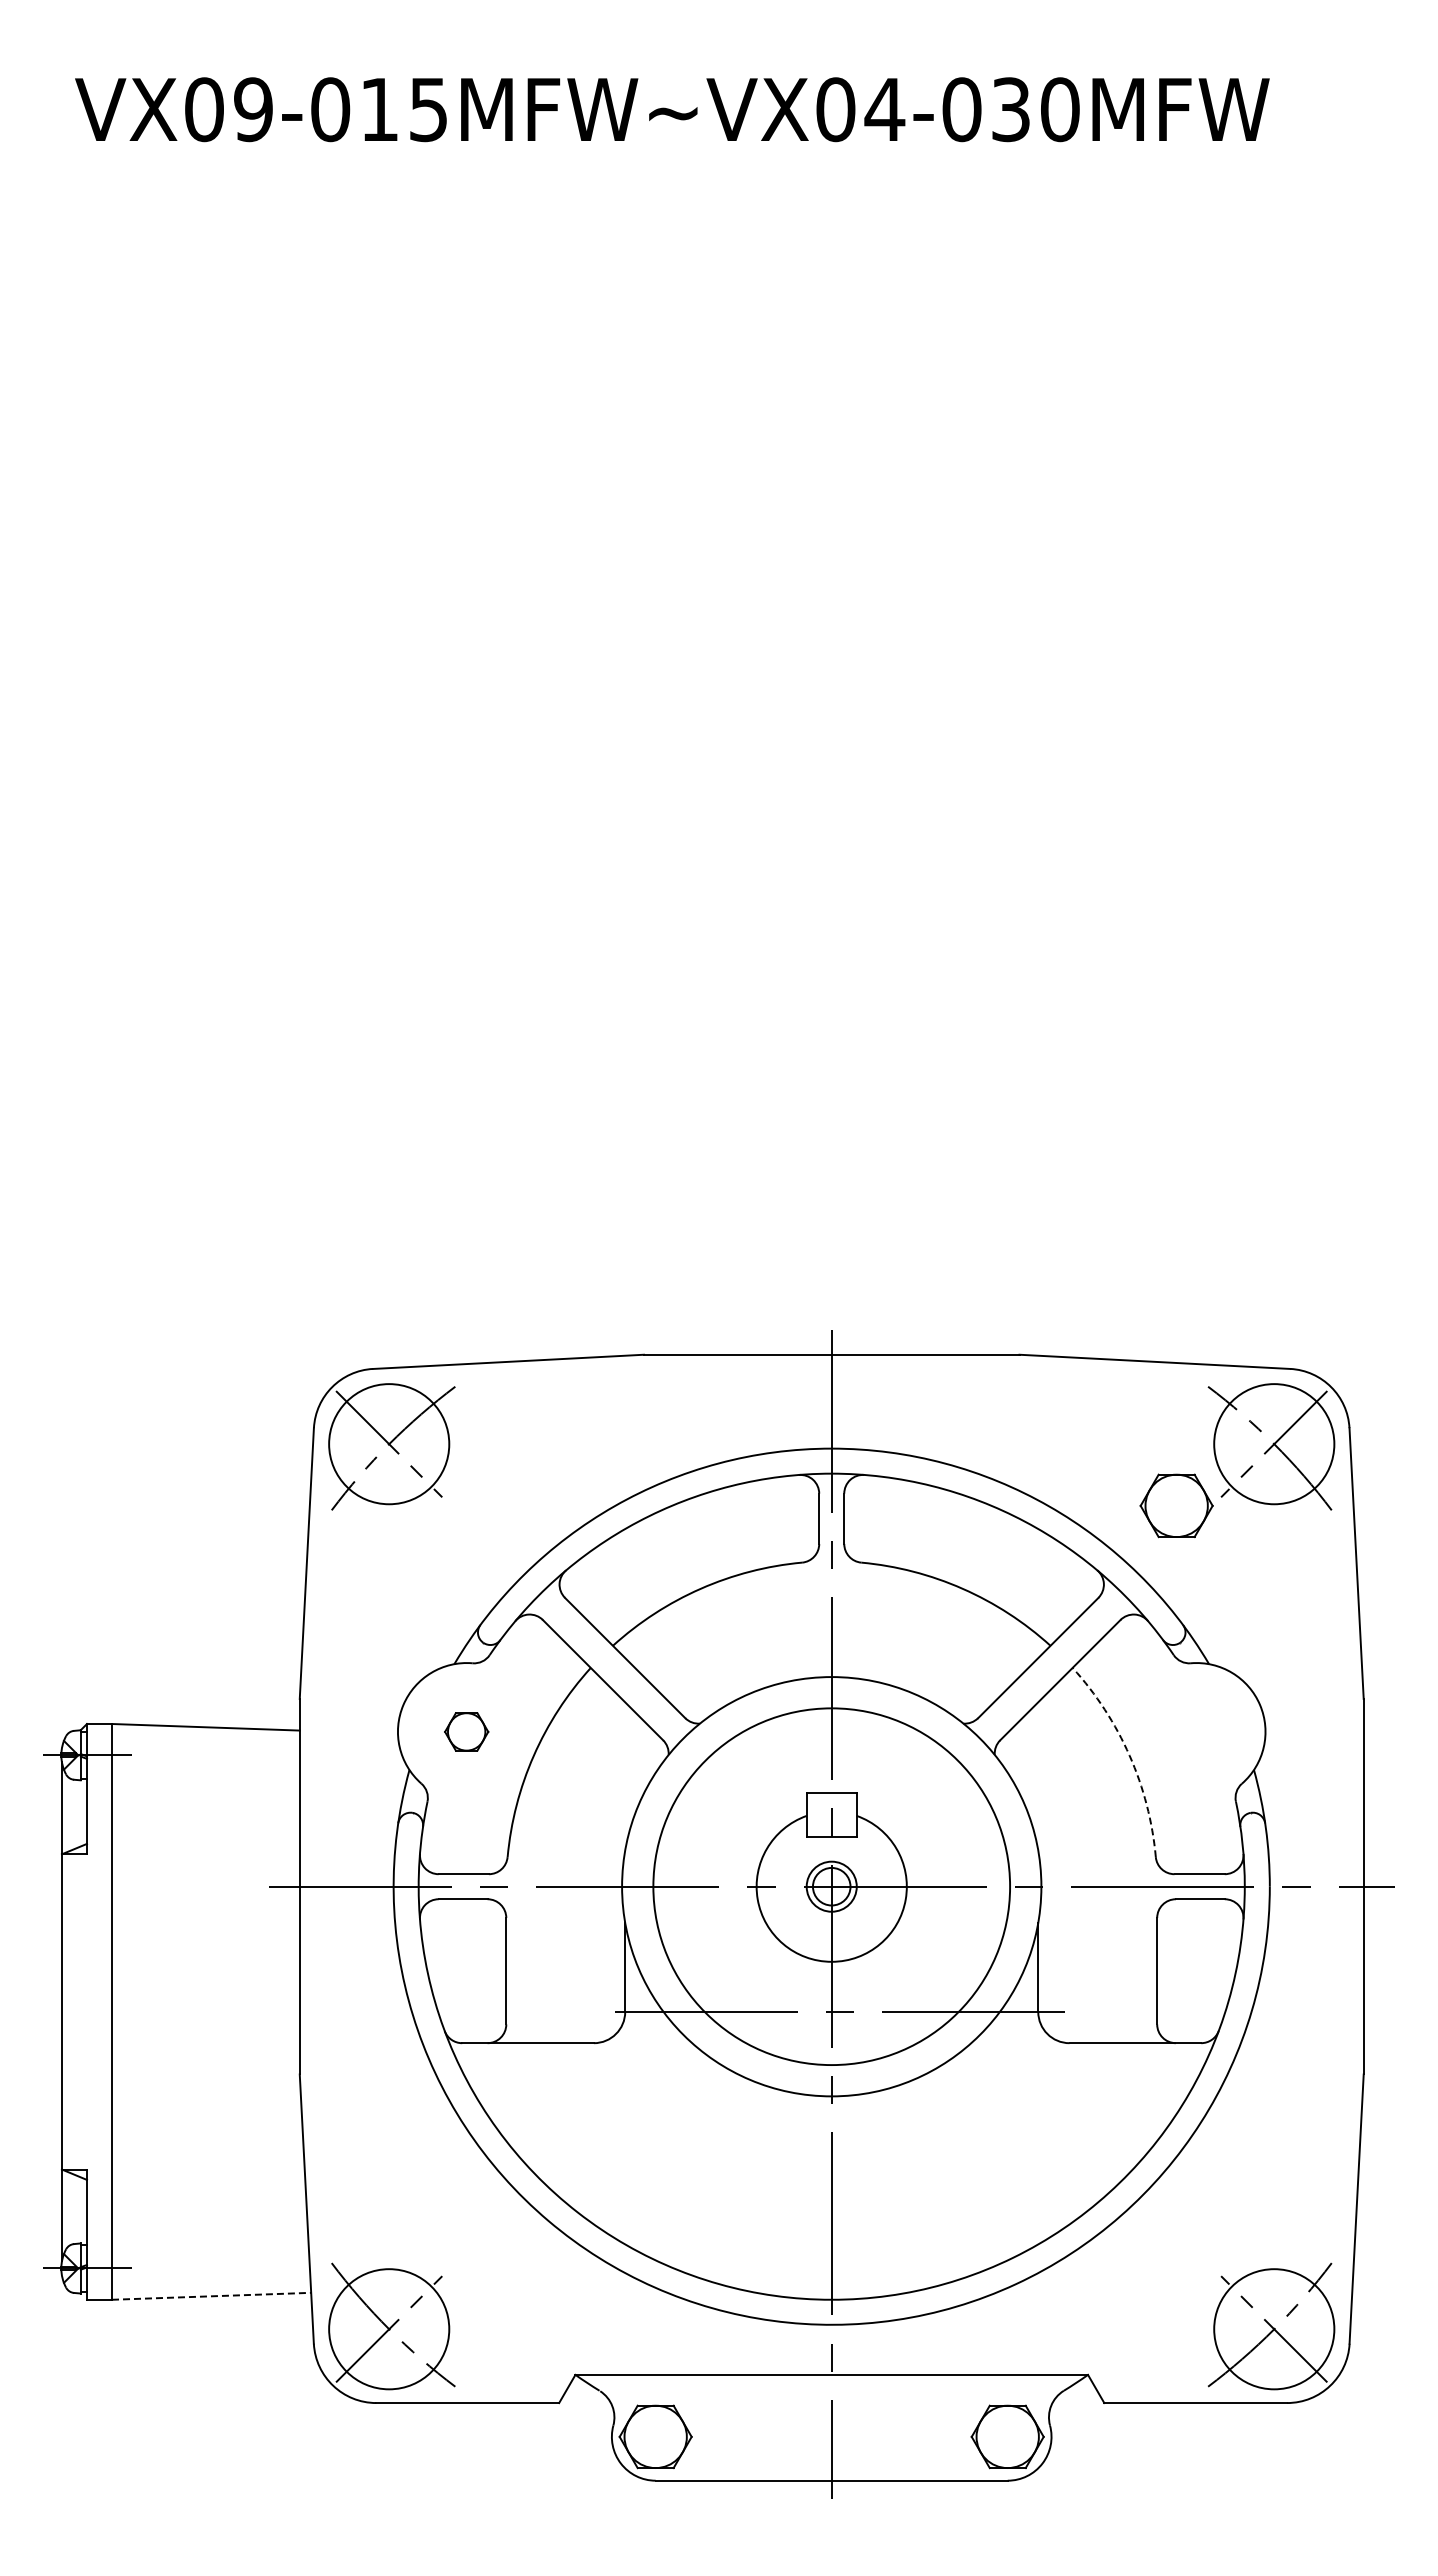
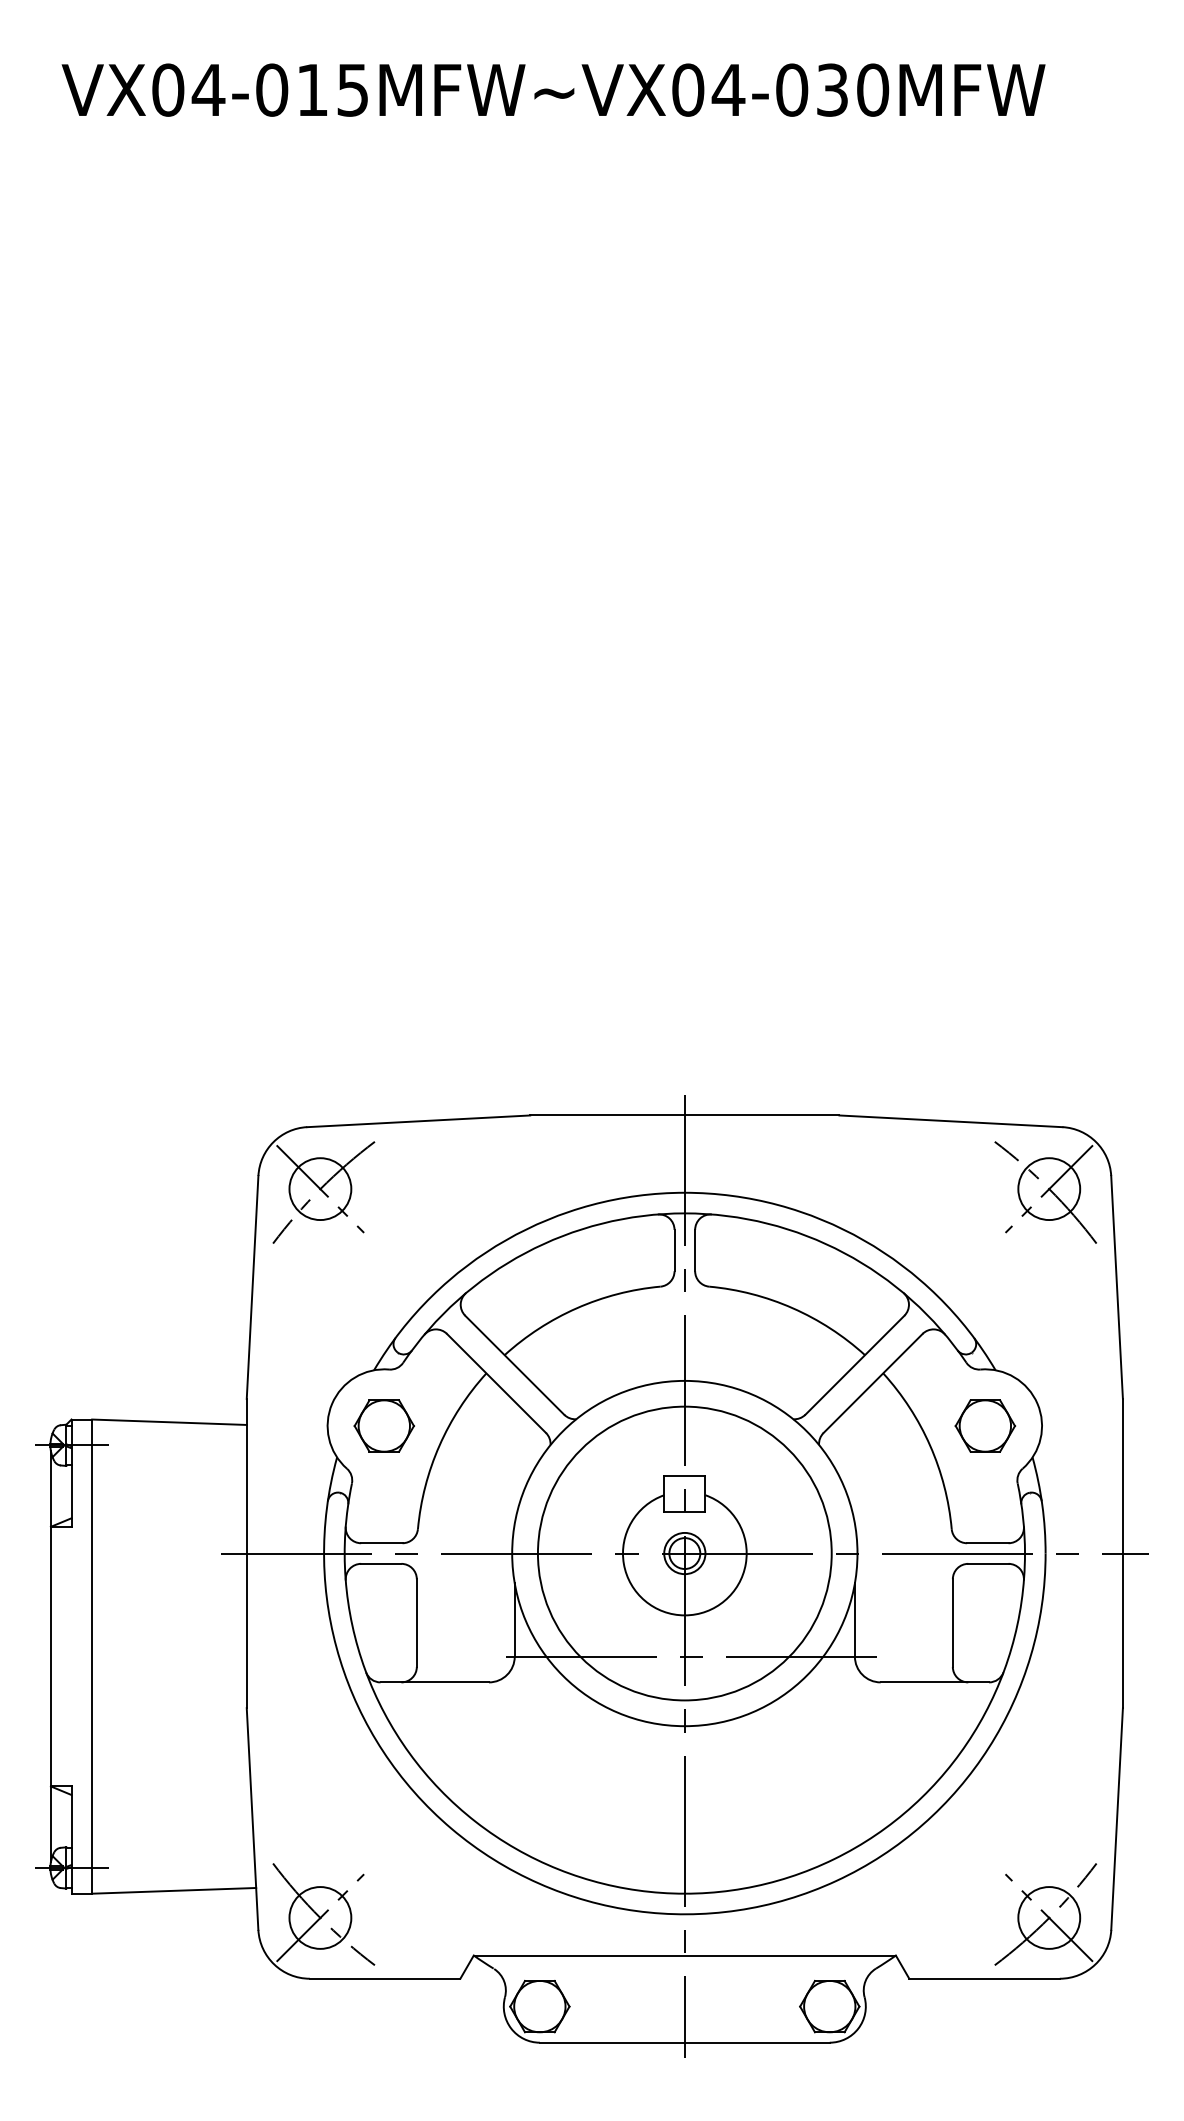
text: (253, 109) -> (208, 90), VX09-015MFW~VX04-030MFW -> VX04-015MFW~VX04-030MFW
circle: (388, 1443) -> (319, 1188), size x0.62
circle: (1273, 1443) -> (1048, 1188), size x0.62
part: (1176, 1505) -> (985, 1425), moved
part: (466, 1731) -> (384, 1425), size x1.67
arc: (1129, 1755) -> (930, 1445), dashed -> solid
line: (211, 2296) -> (174, 1890), dashed -> solid
circle: (388, 2328) -> (319, 1917), size x0.62
circle: (1273, 2328) -> (1048, 1917), size x0.62

